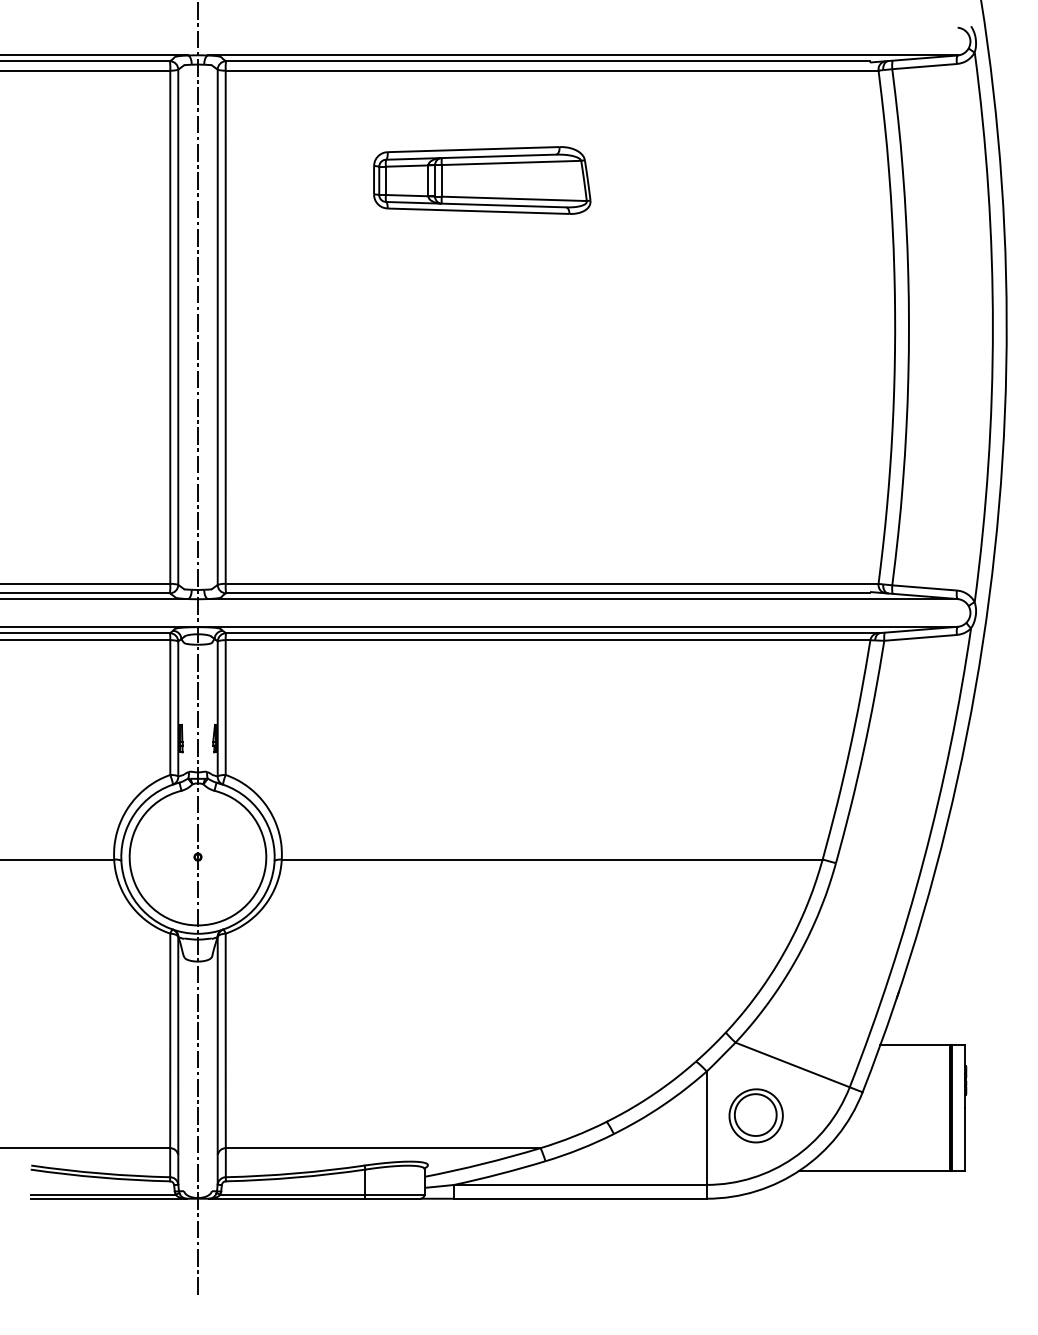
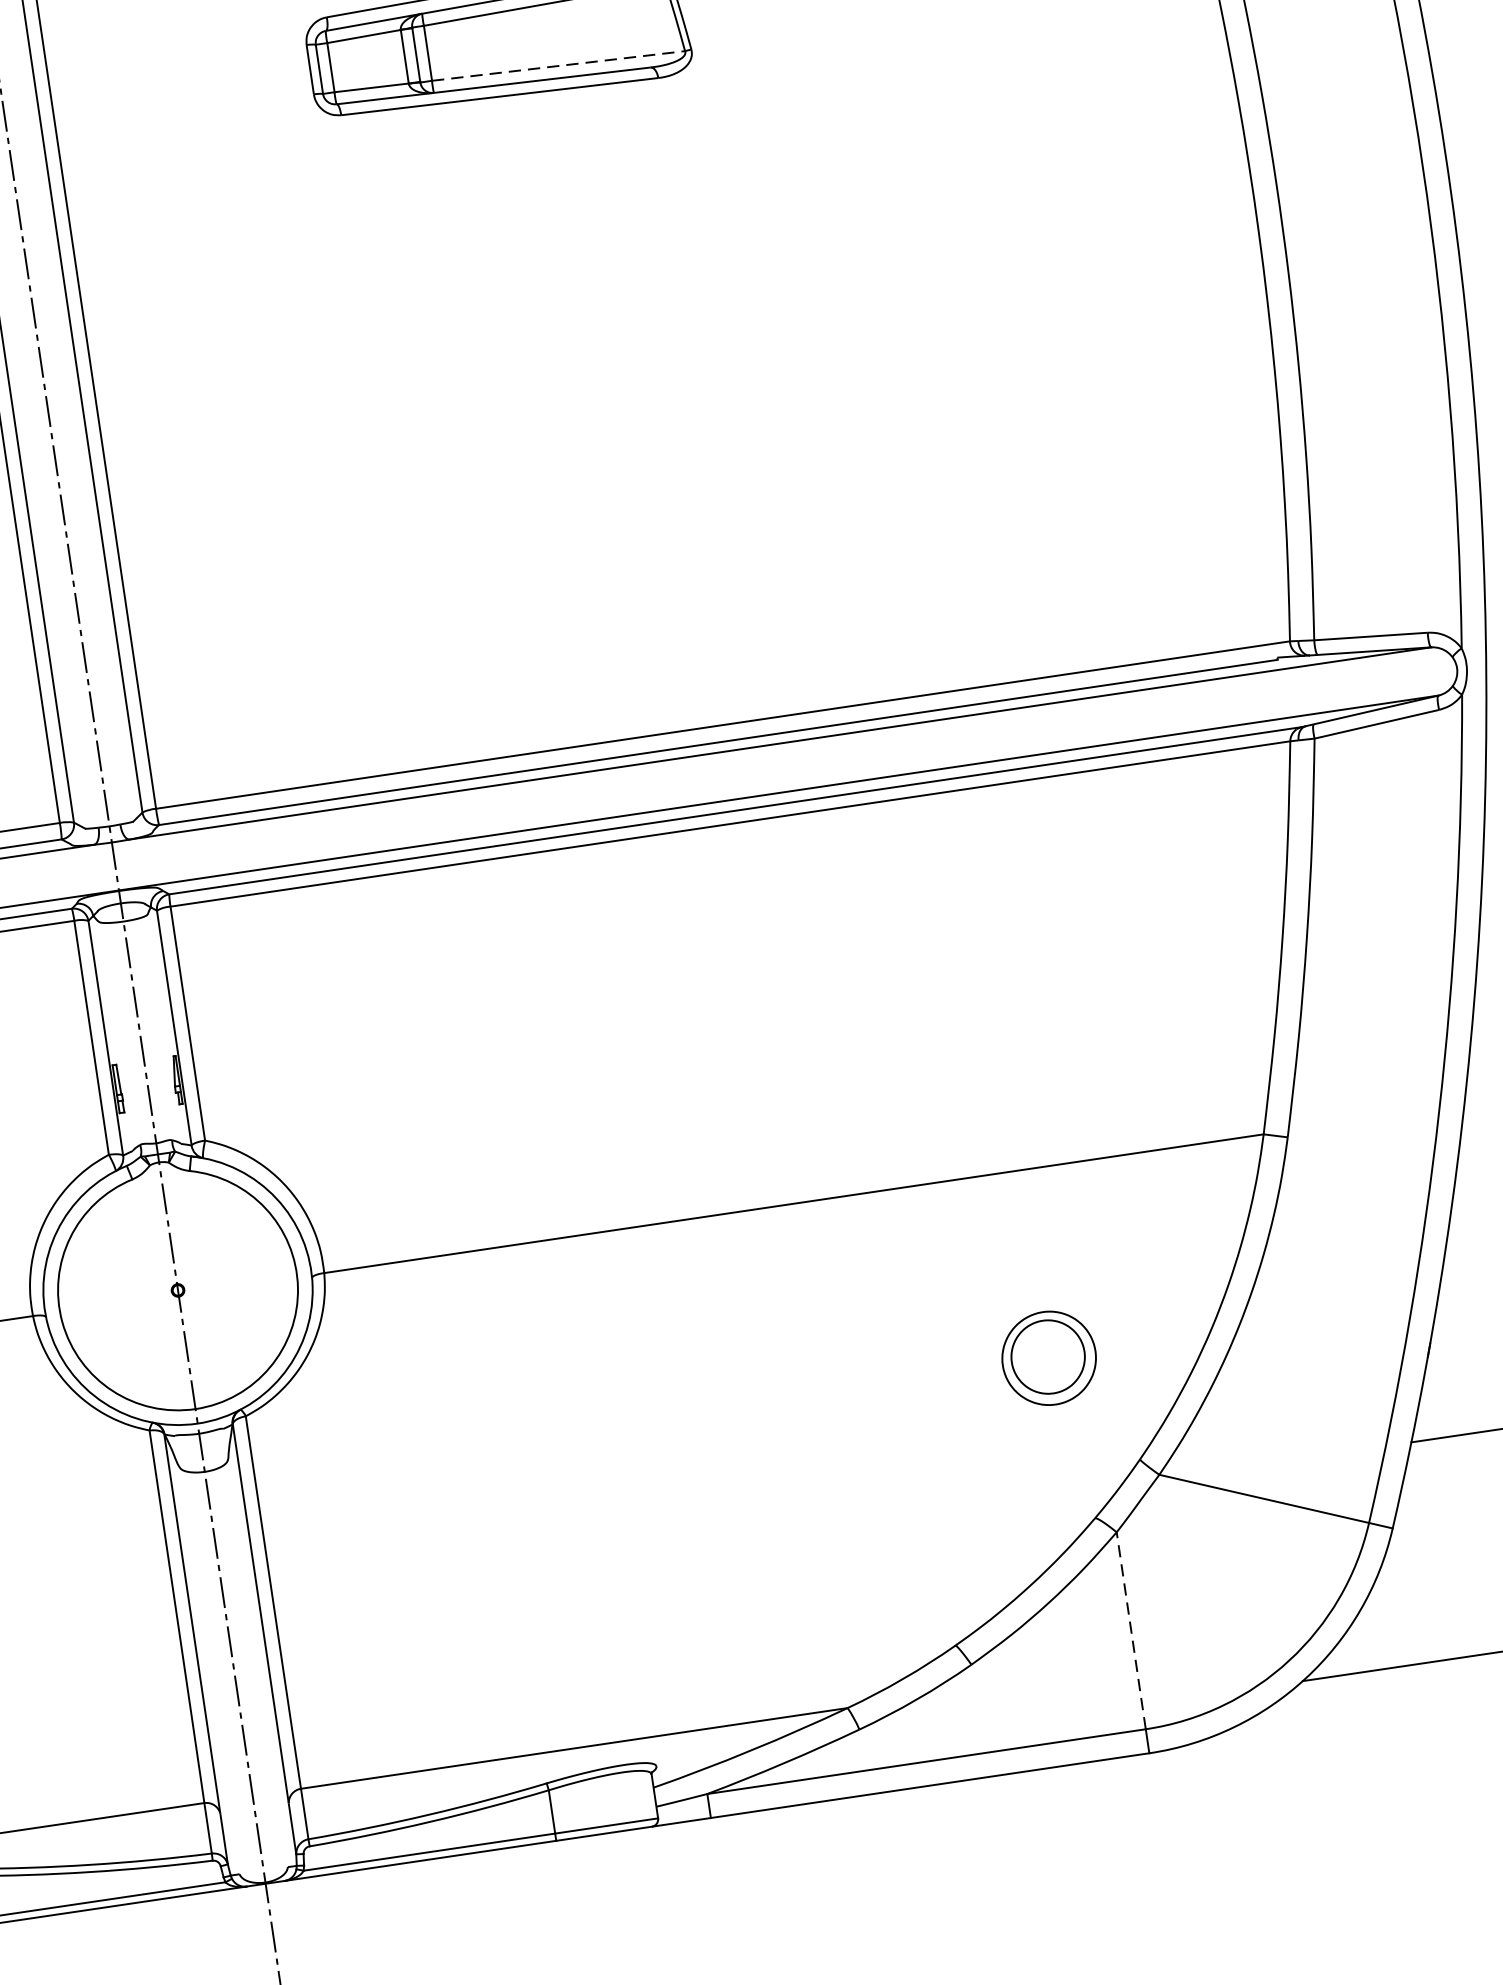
line: (514, 198) -> (558, 65), solid -> dashed
part: (755, 1115) -> (1047, 1357), moved
line: (706, 1128) -> (1130, 1631), solid -> dashed

